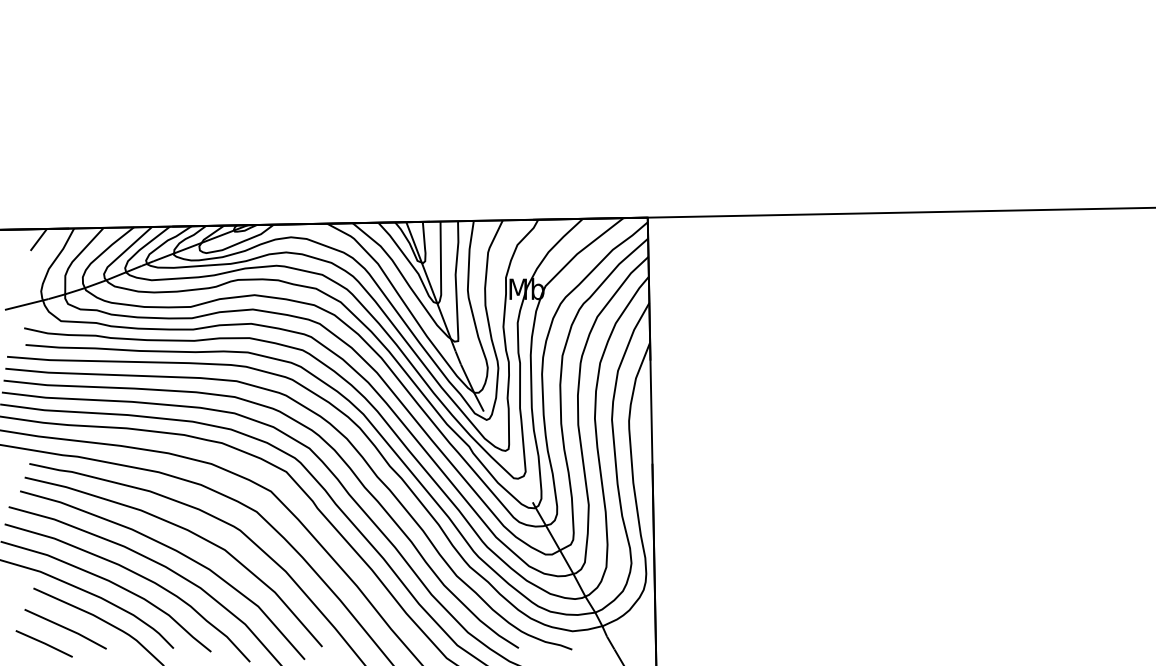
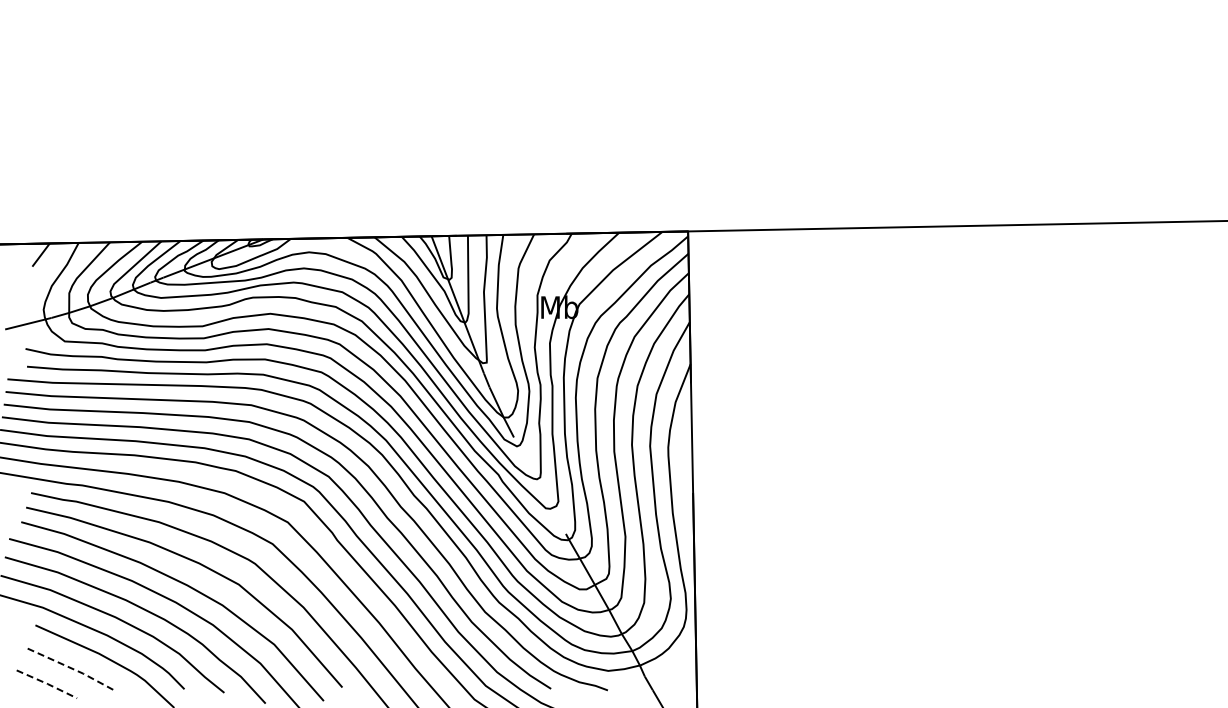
line: (66, 628) -> (70, 667), solid -> dashed
line: (44, 644) -> (47, 684), solid -> dashed

